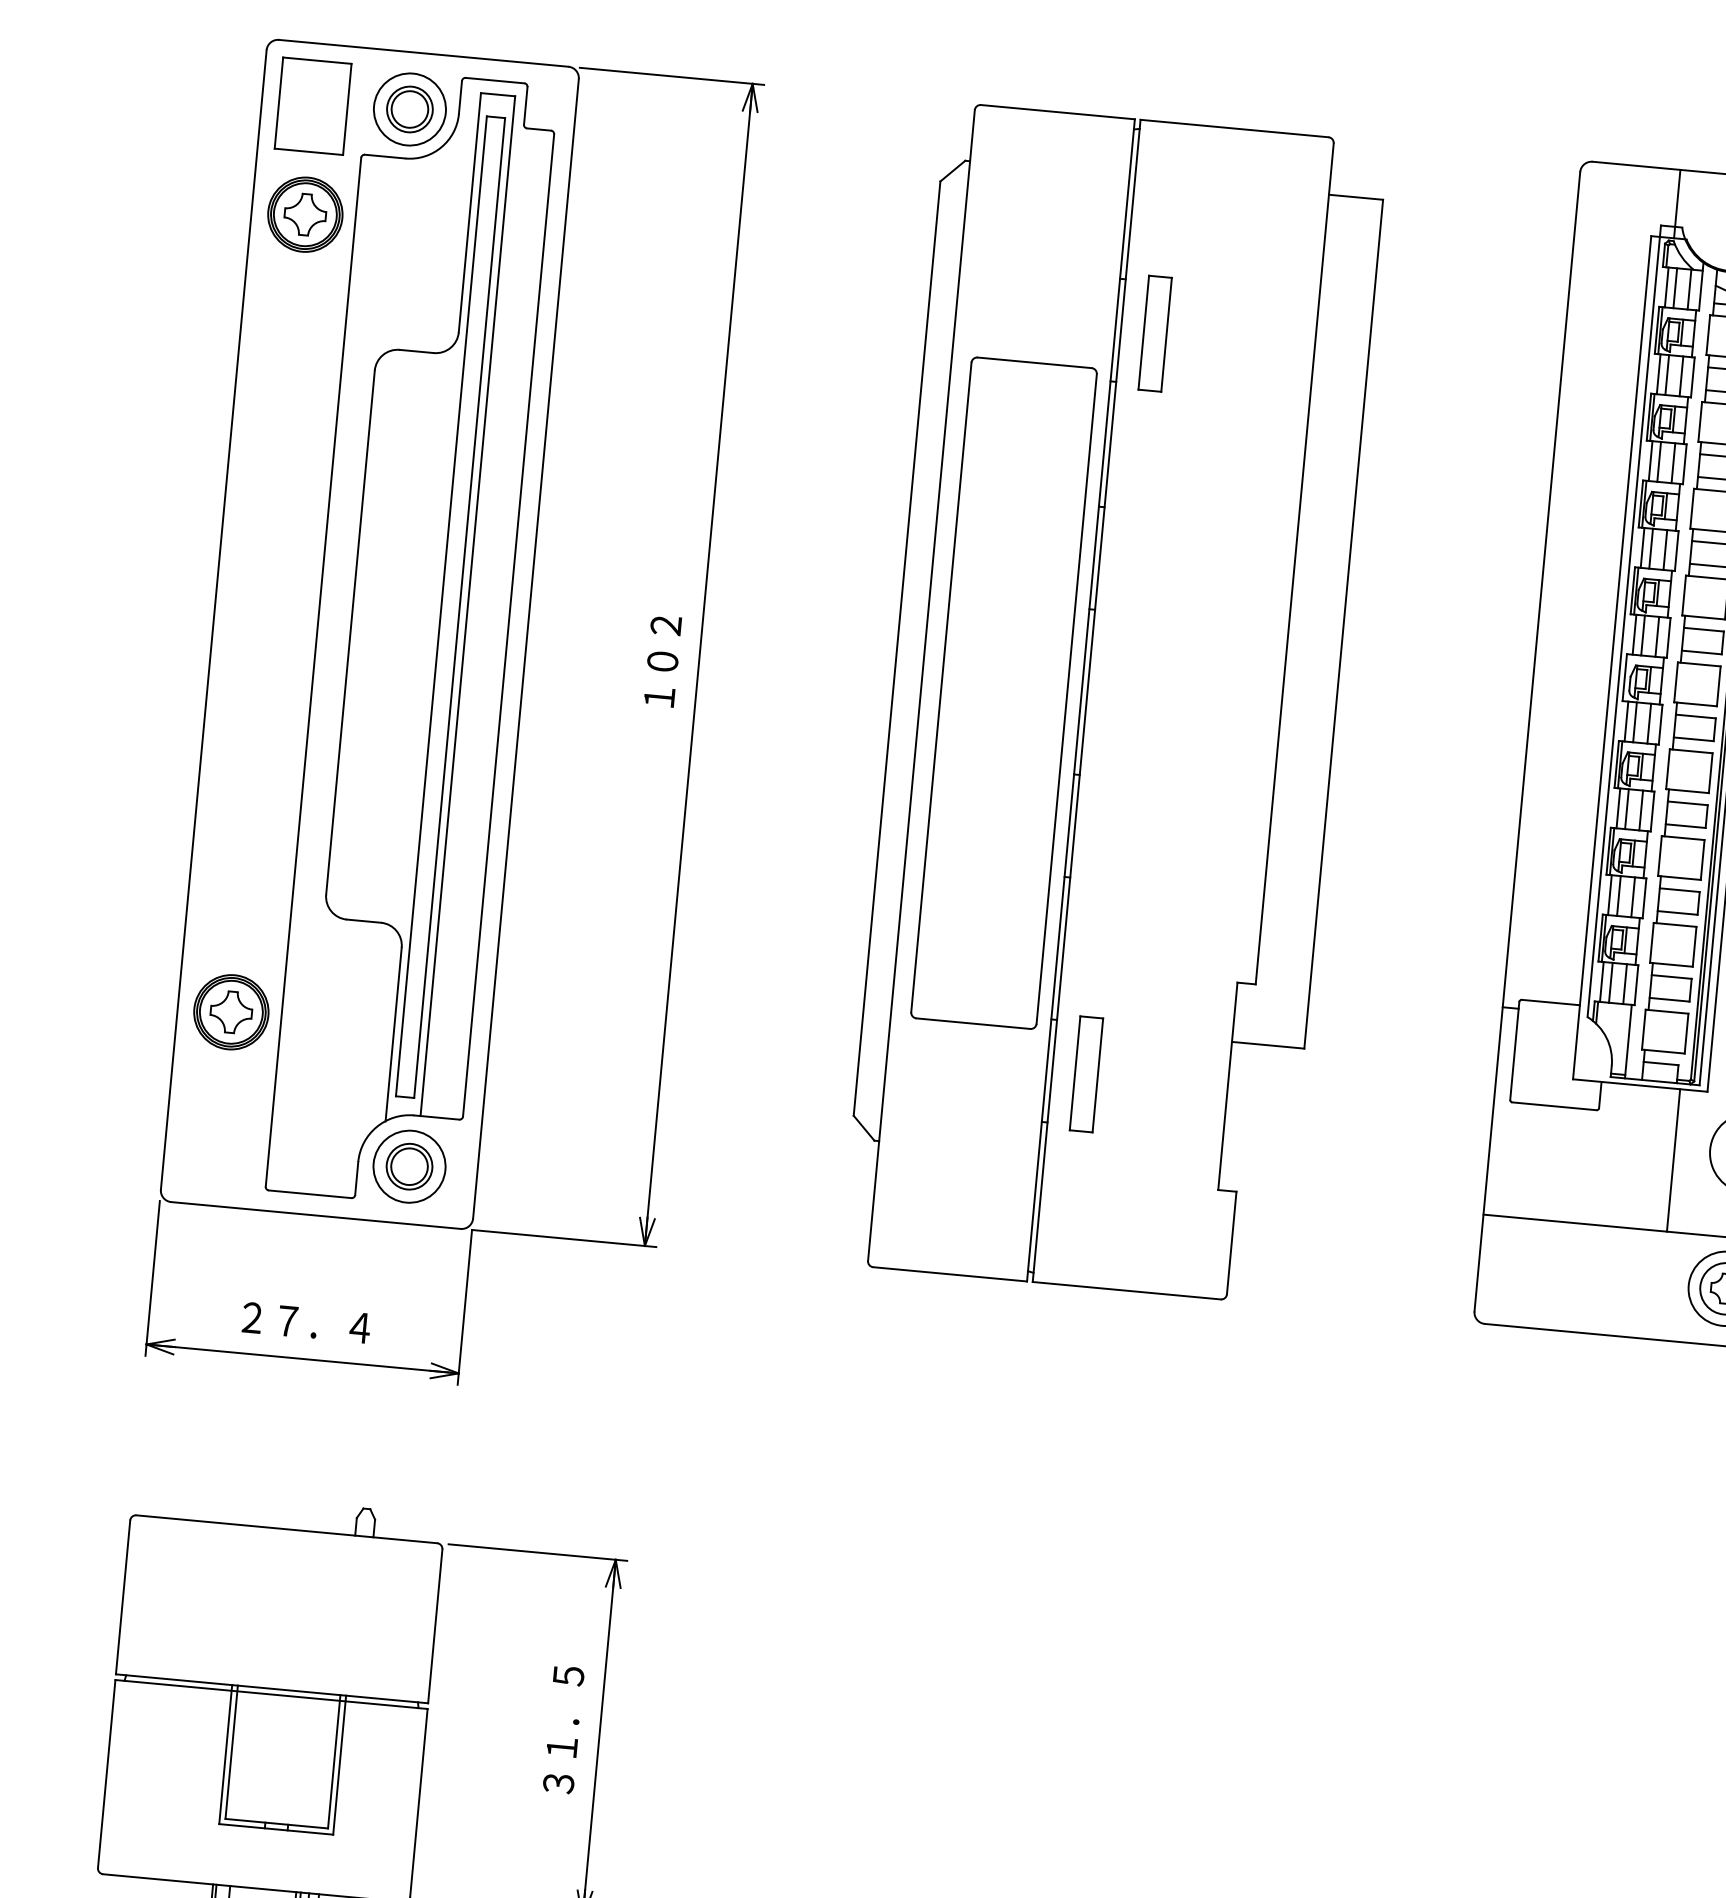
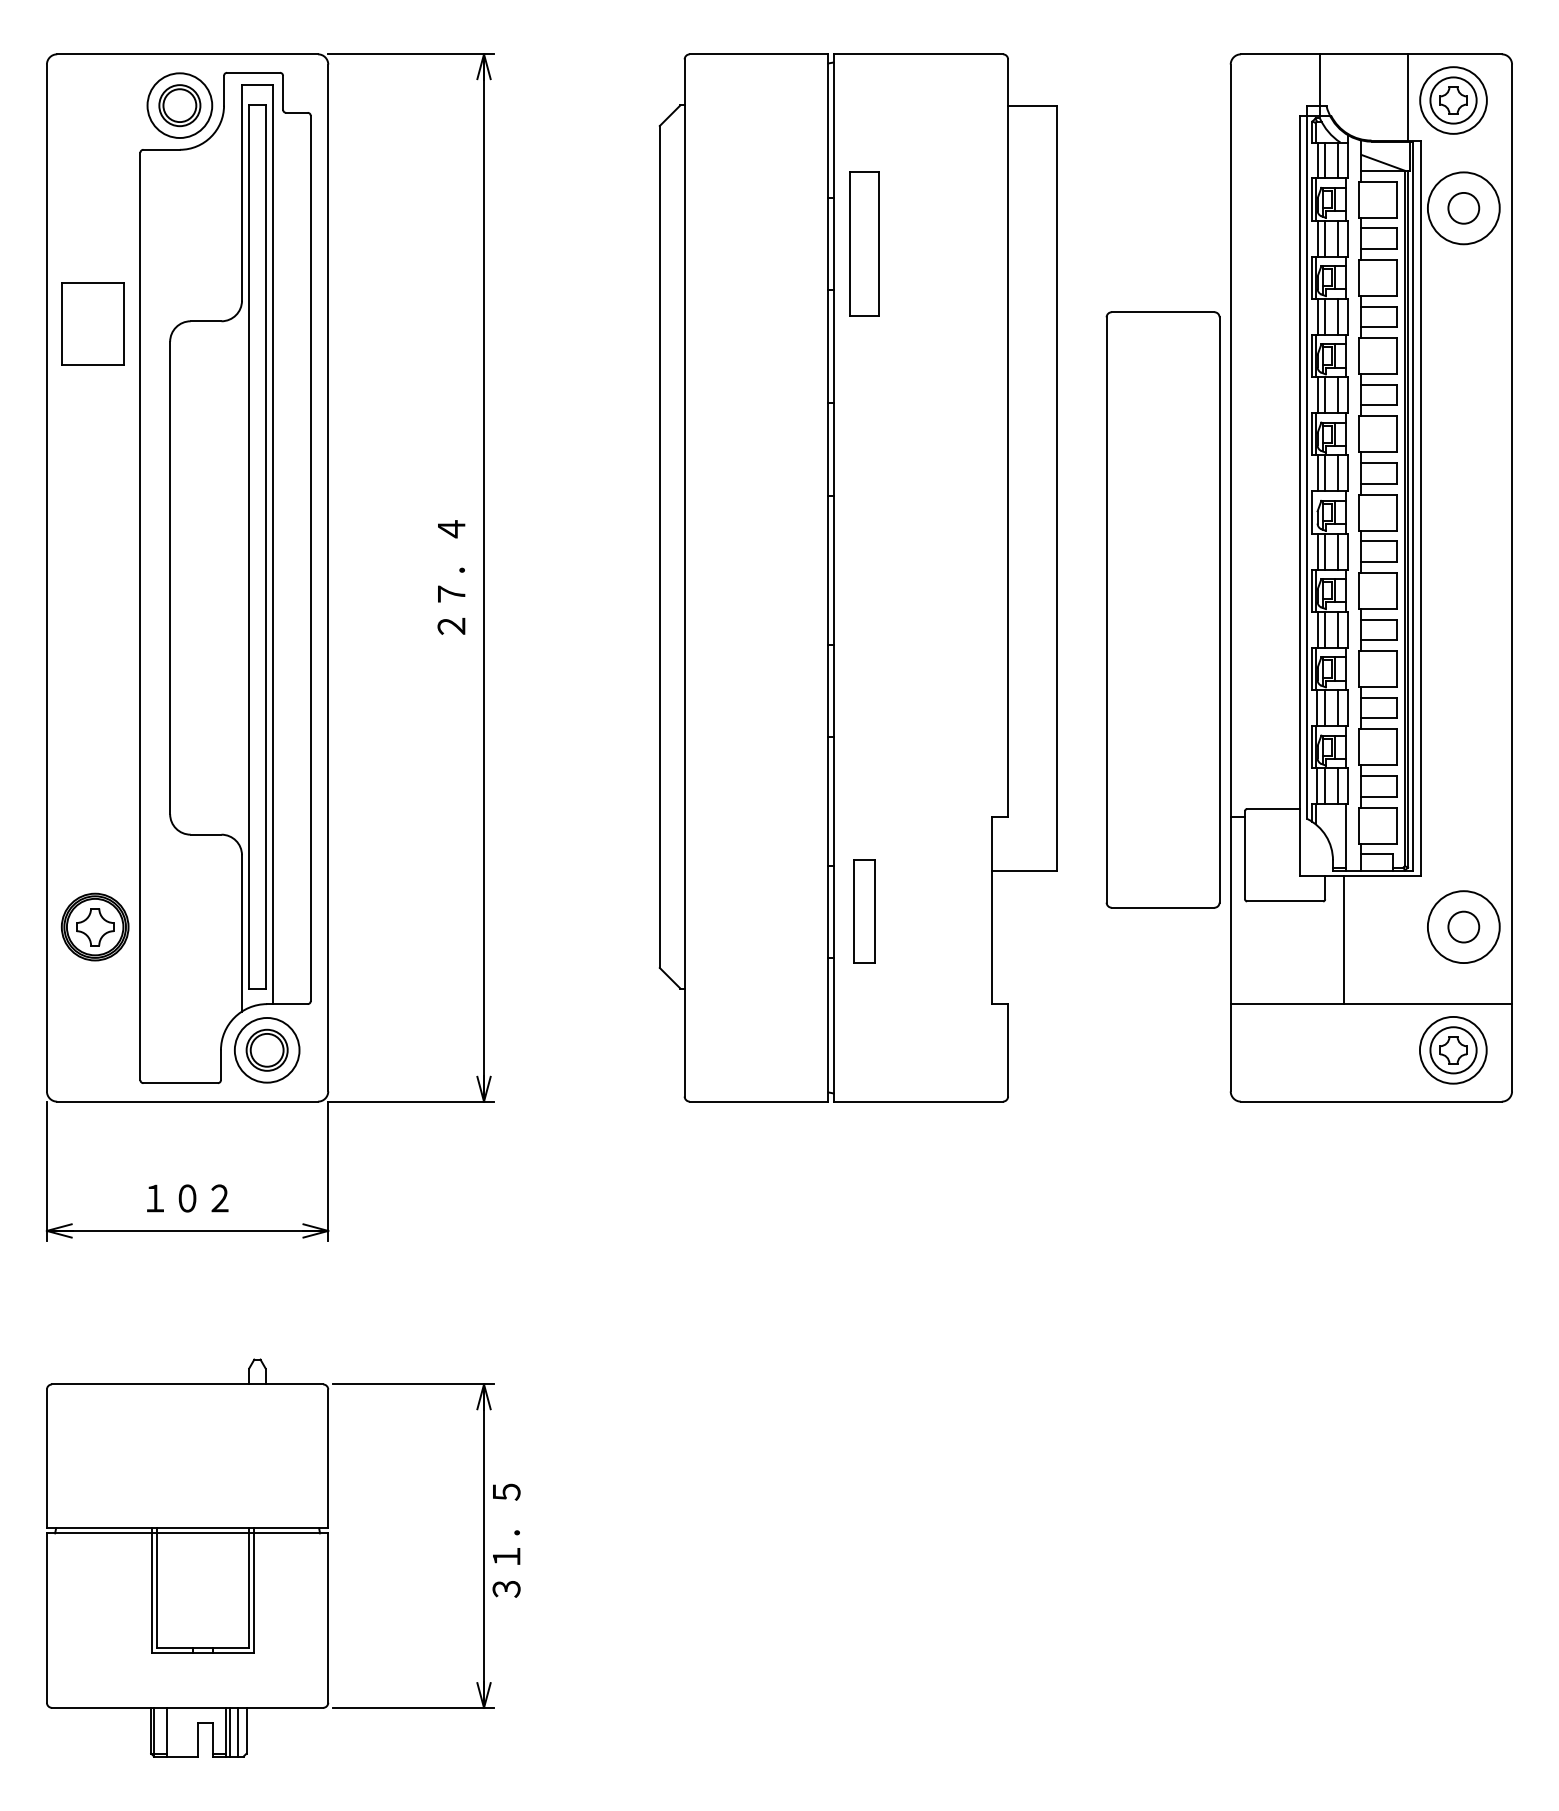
part: (312, 105) -> (92, 323), moved
part: (304, 214) -> (94, 208), removed
part: (1155, 334) -> (864, 244), size x1.4
text: (662, 661) -> (451, 577), １０２ -> ２７．４
part: (1003, 692) -> (1162, 609), moved
line: (1674, 1160) -> (1344, 939), moved
text: (305, 1322) -> (187, 1198), ２７．４ -> １０２
text: (563, 1729) -> (506, 1540), moved

